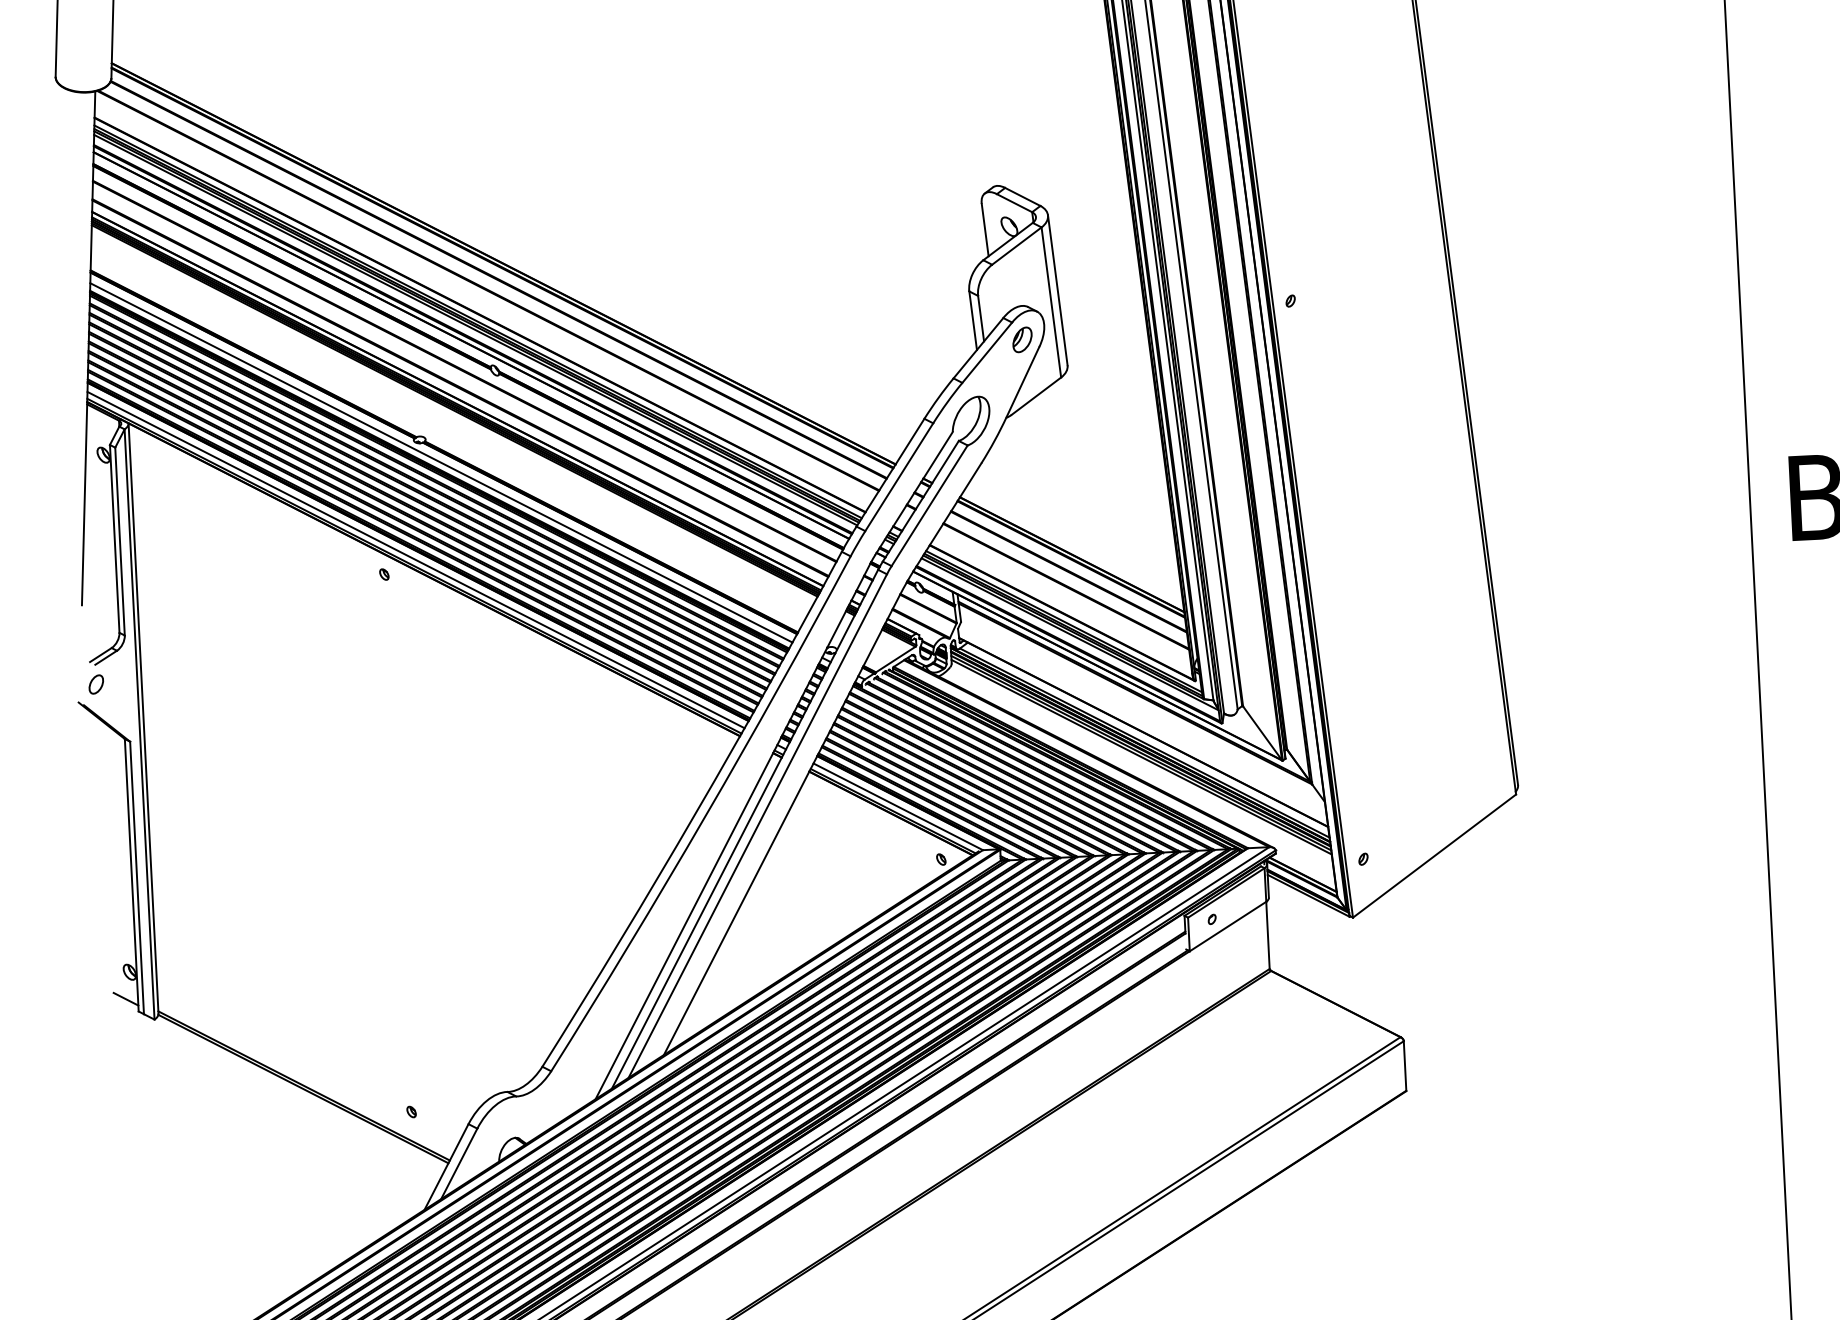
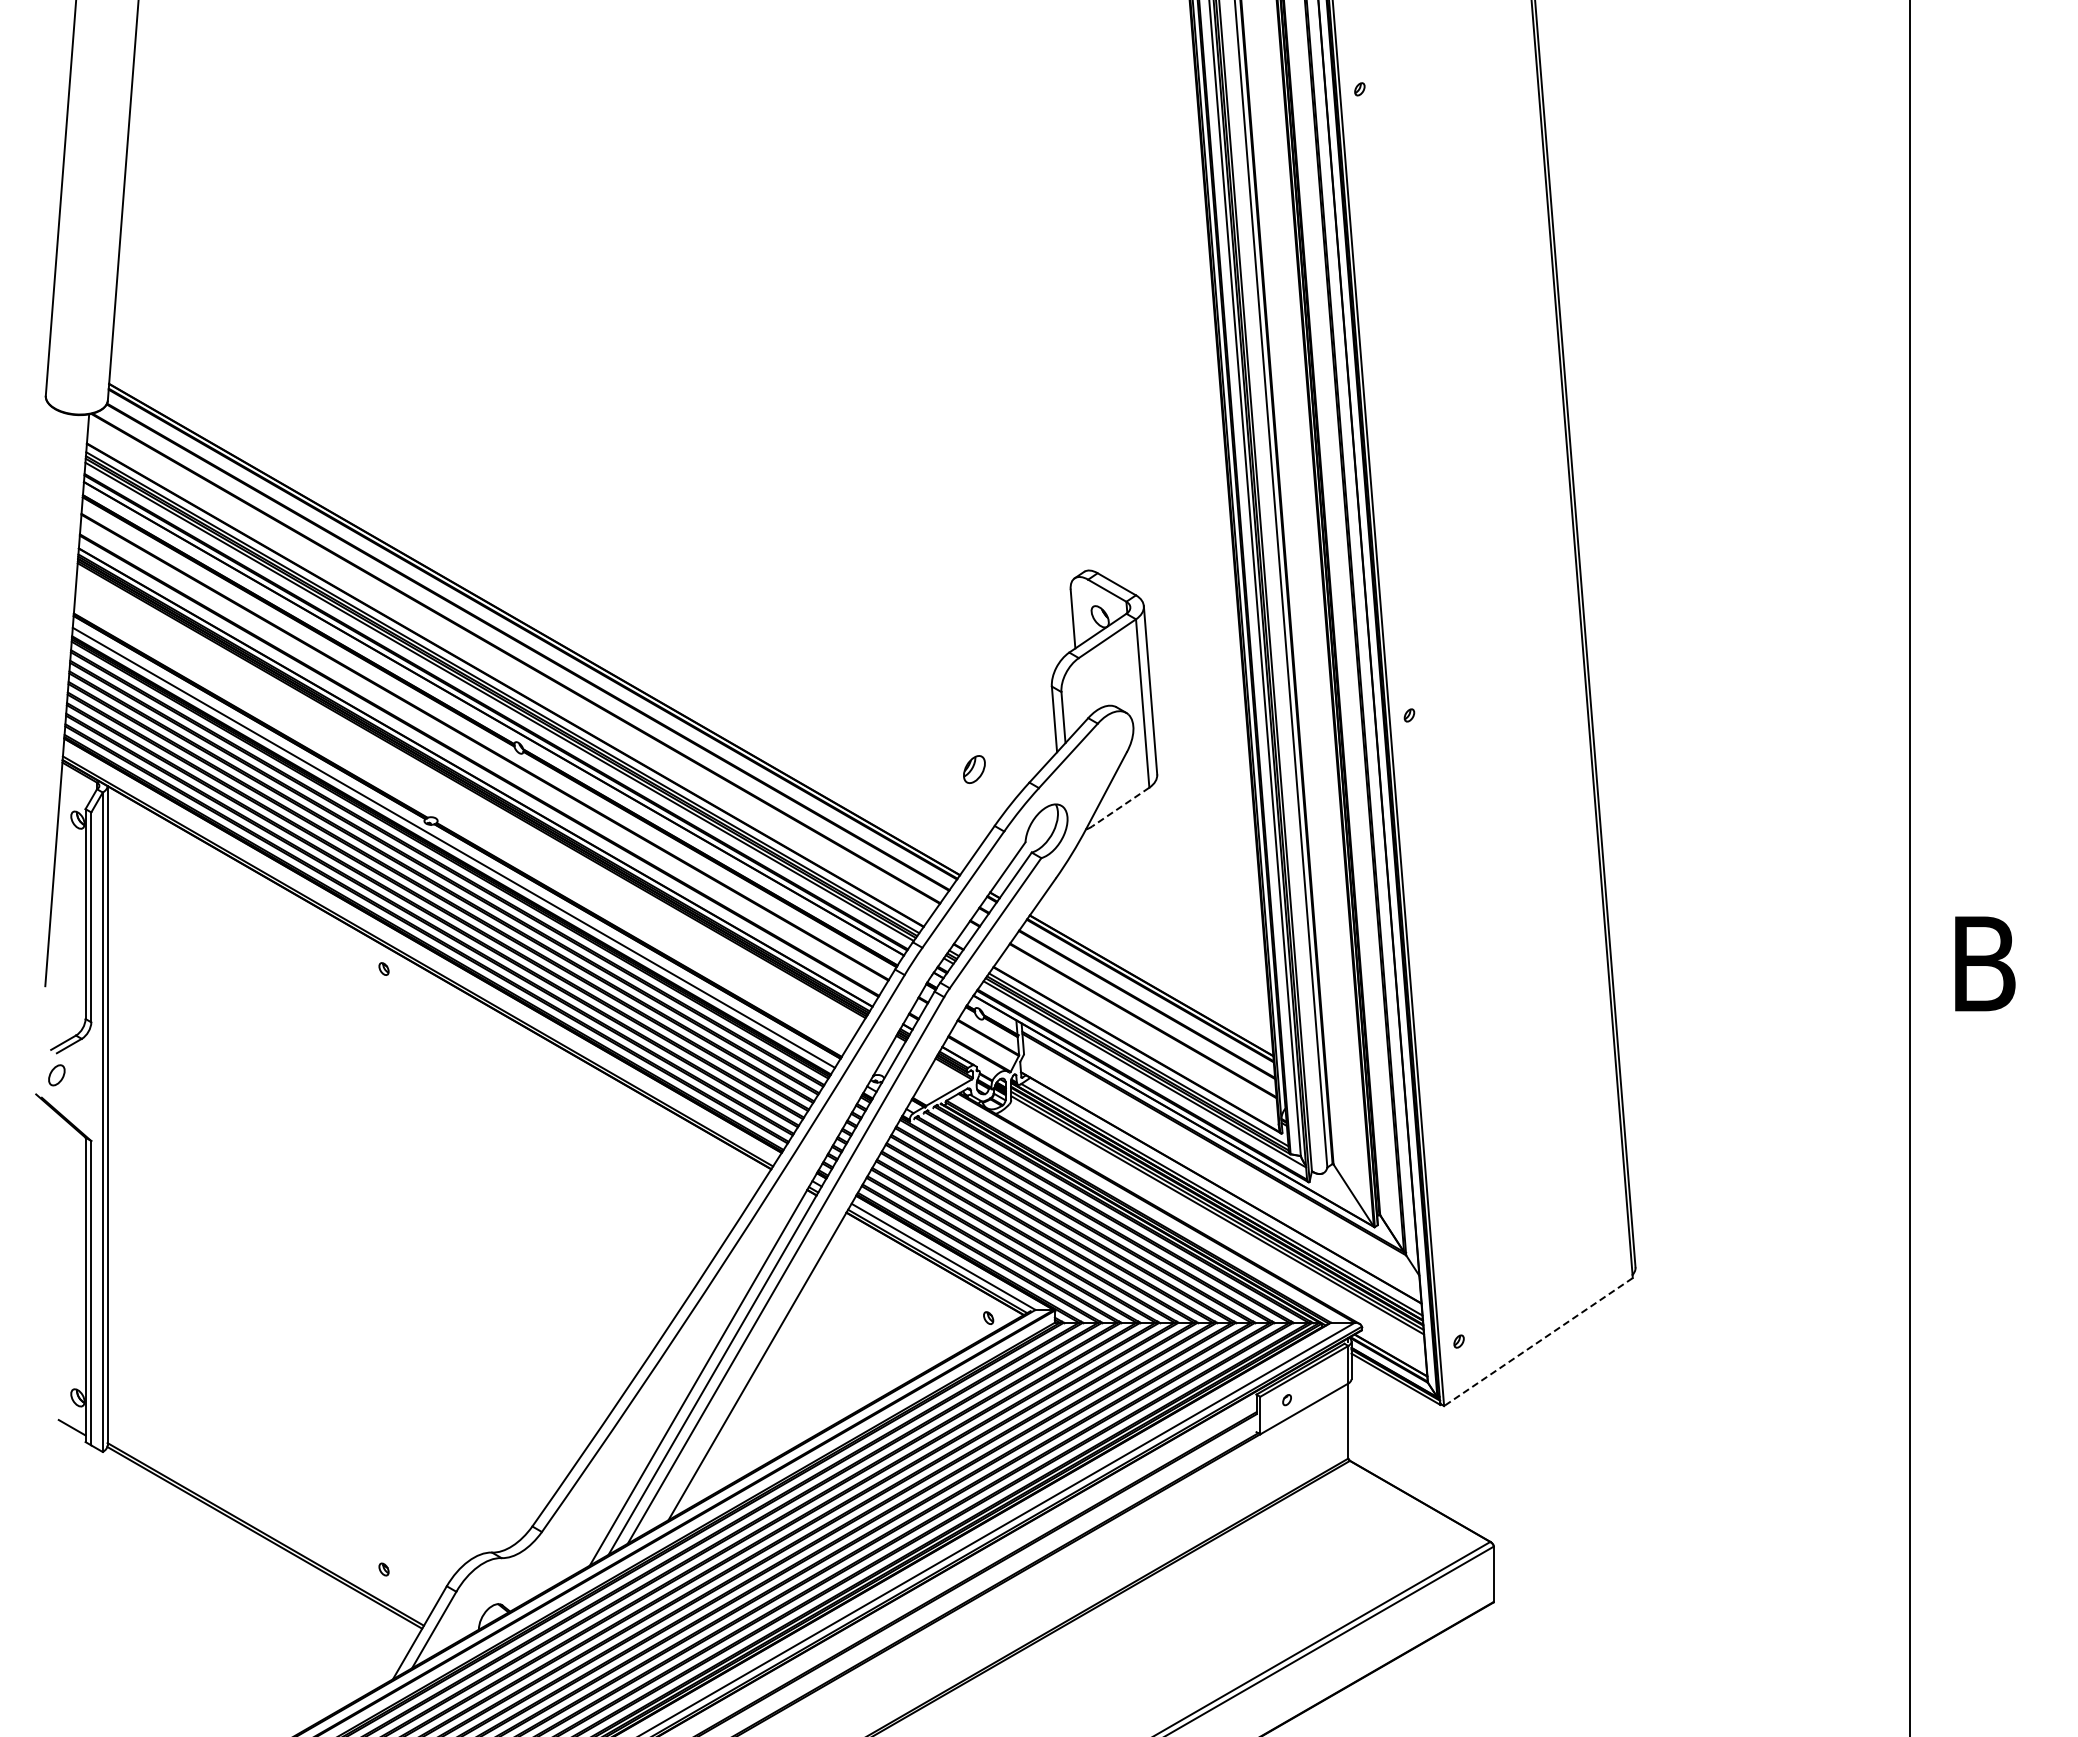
part: (1022, 339) -> (974, 769), moved
line: (1036, 396) -> (1120, 807), solid -> dashed
line: (415, 559) -> (419, 954), removed
line: (1434, 856) -> (1538, 1342), solid -> dashed

